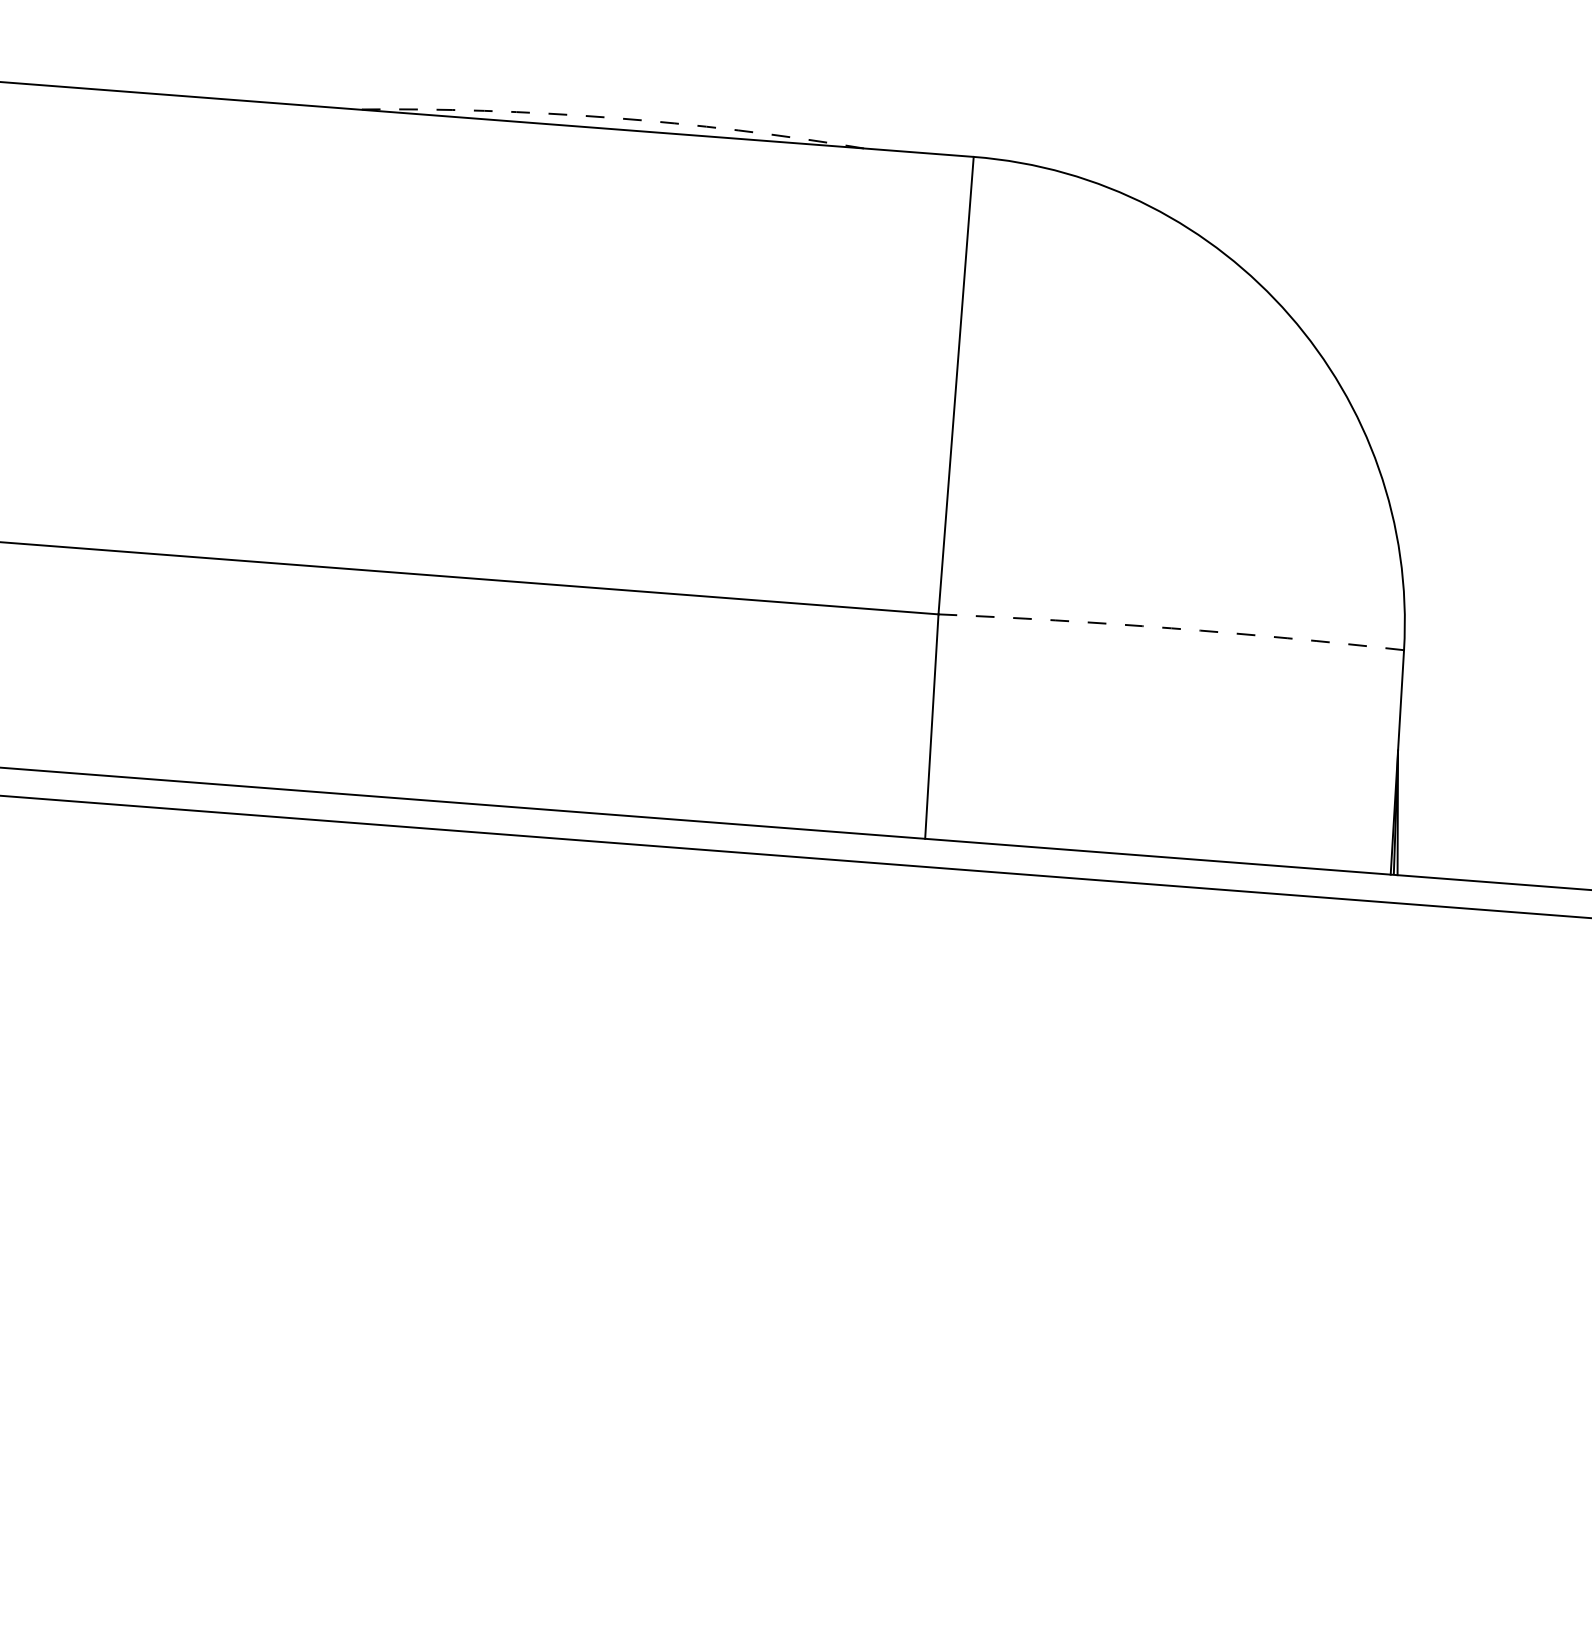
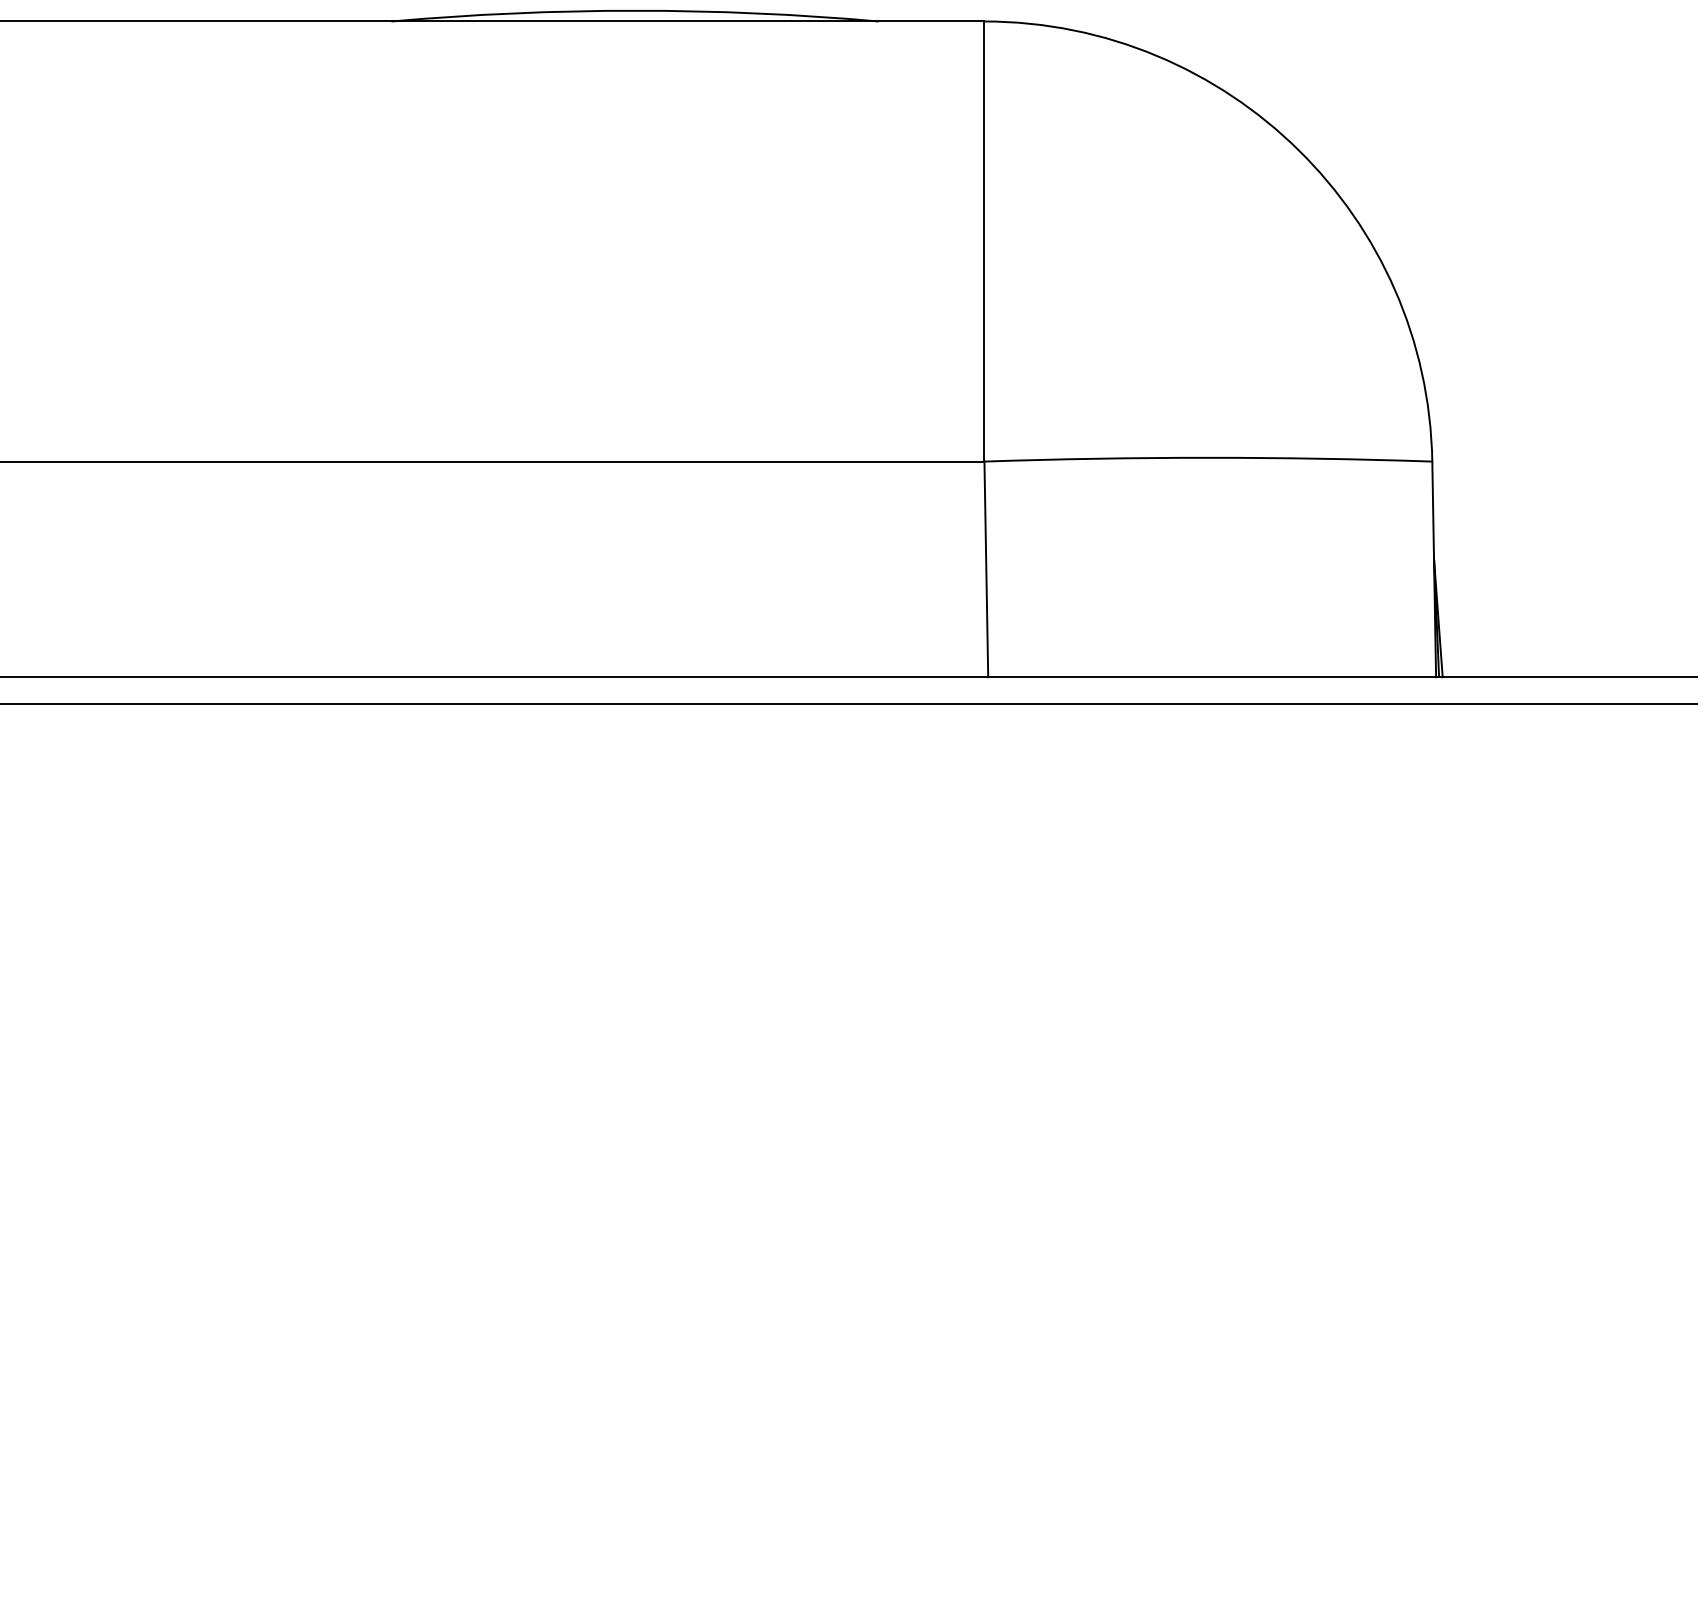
arc: (611, 117) -> (635, 10), dashed -> solid
arc: (1171, 628) -> (1208, 457), dashed -> solid

